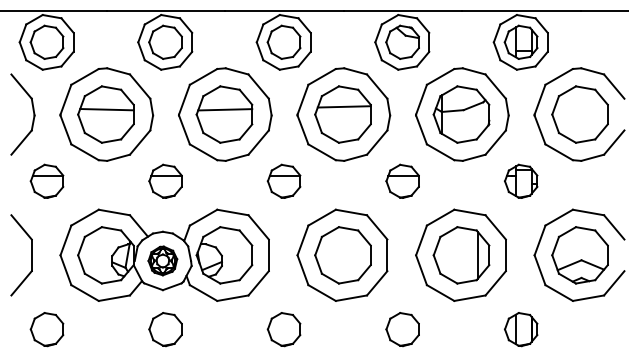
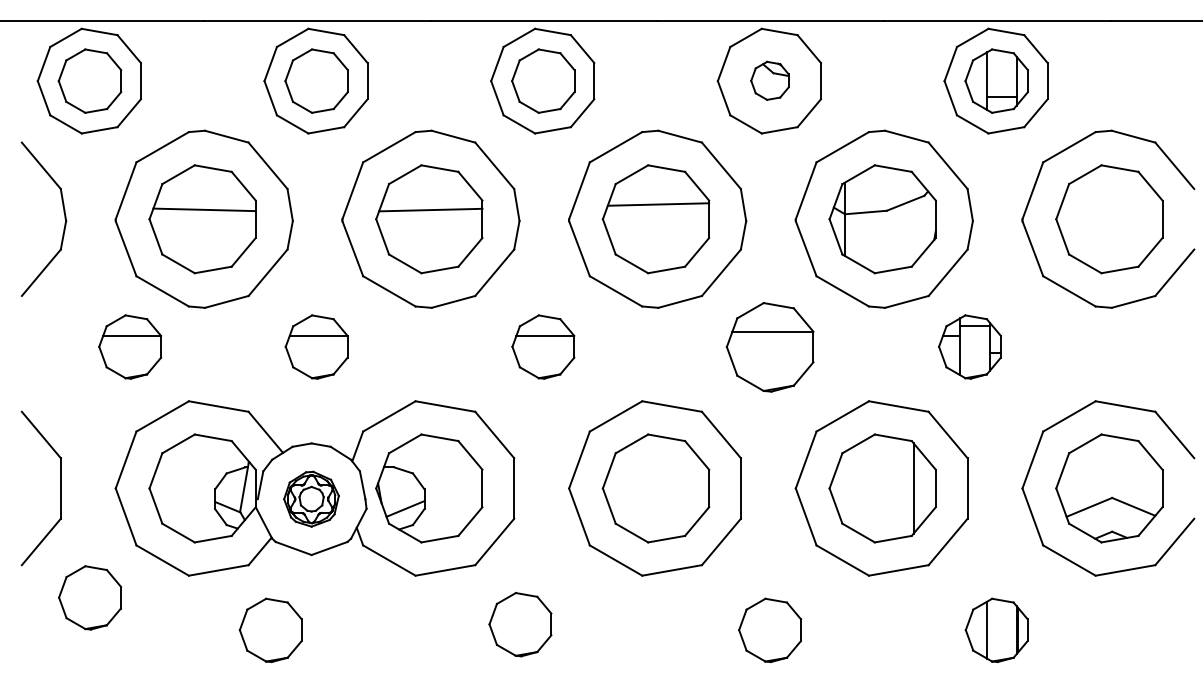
part: (402, 41) -> (769, 79), size x0.6
part: (46, 180) -> (129, 345), moved
part: (402, 180) -> (769, 345), size x1.4
part: (521, 180) -> (970, 345), moved
part: (46, 329) -> (88, 597), moved
part: (165, 329) -> (270, 630), moved
part: (283, 329) -> (519, 624), moved

